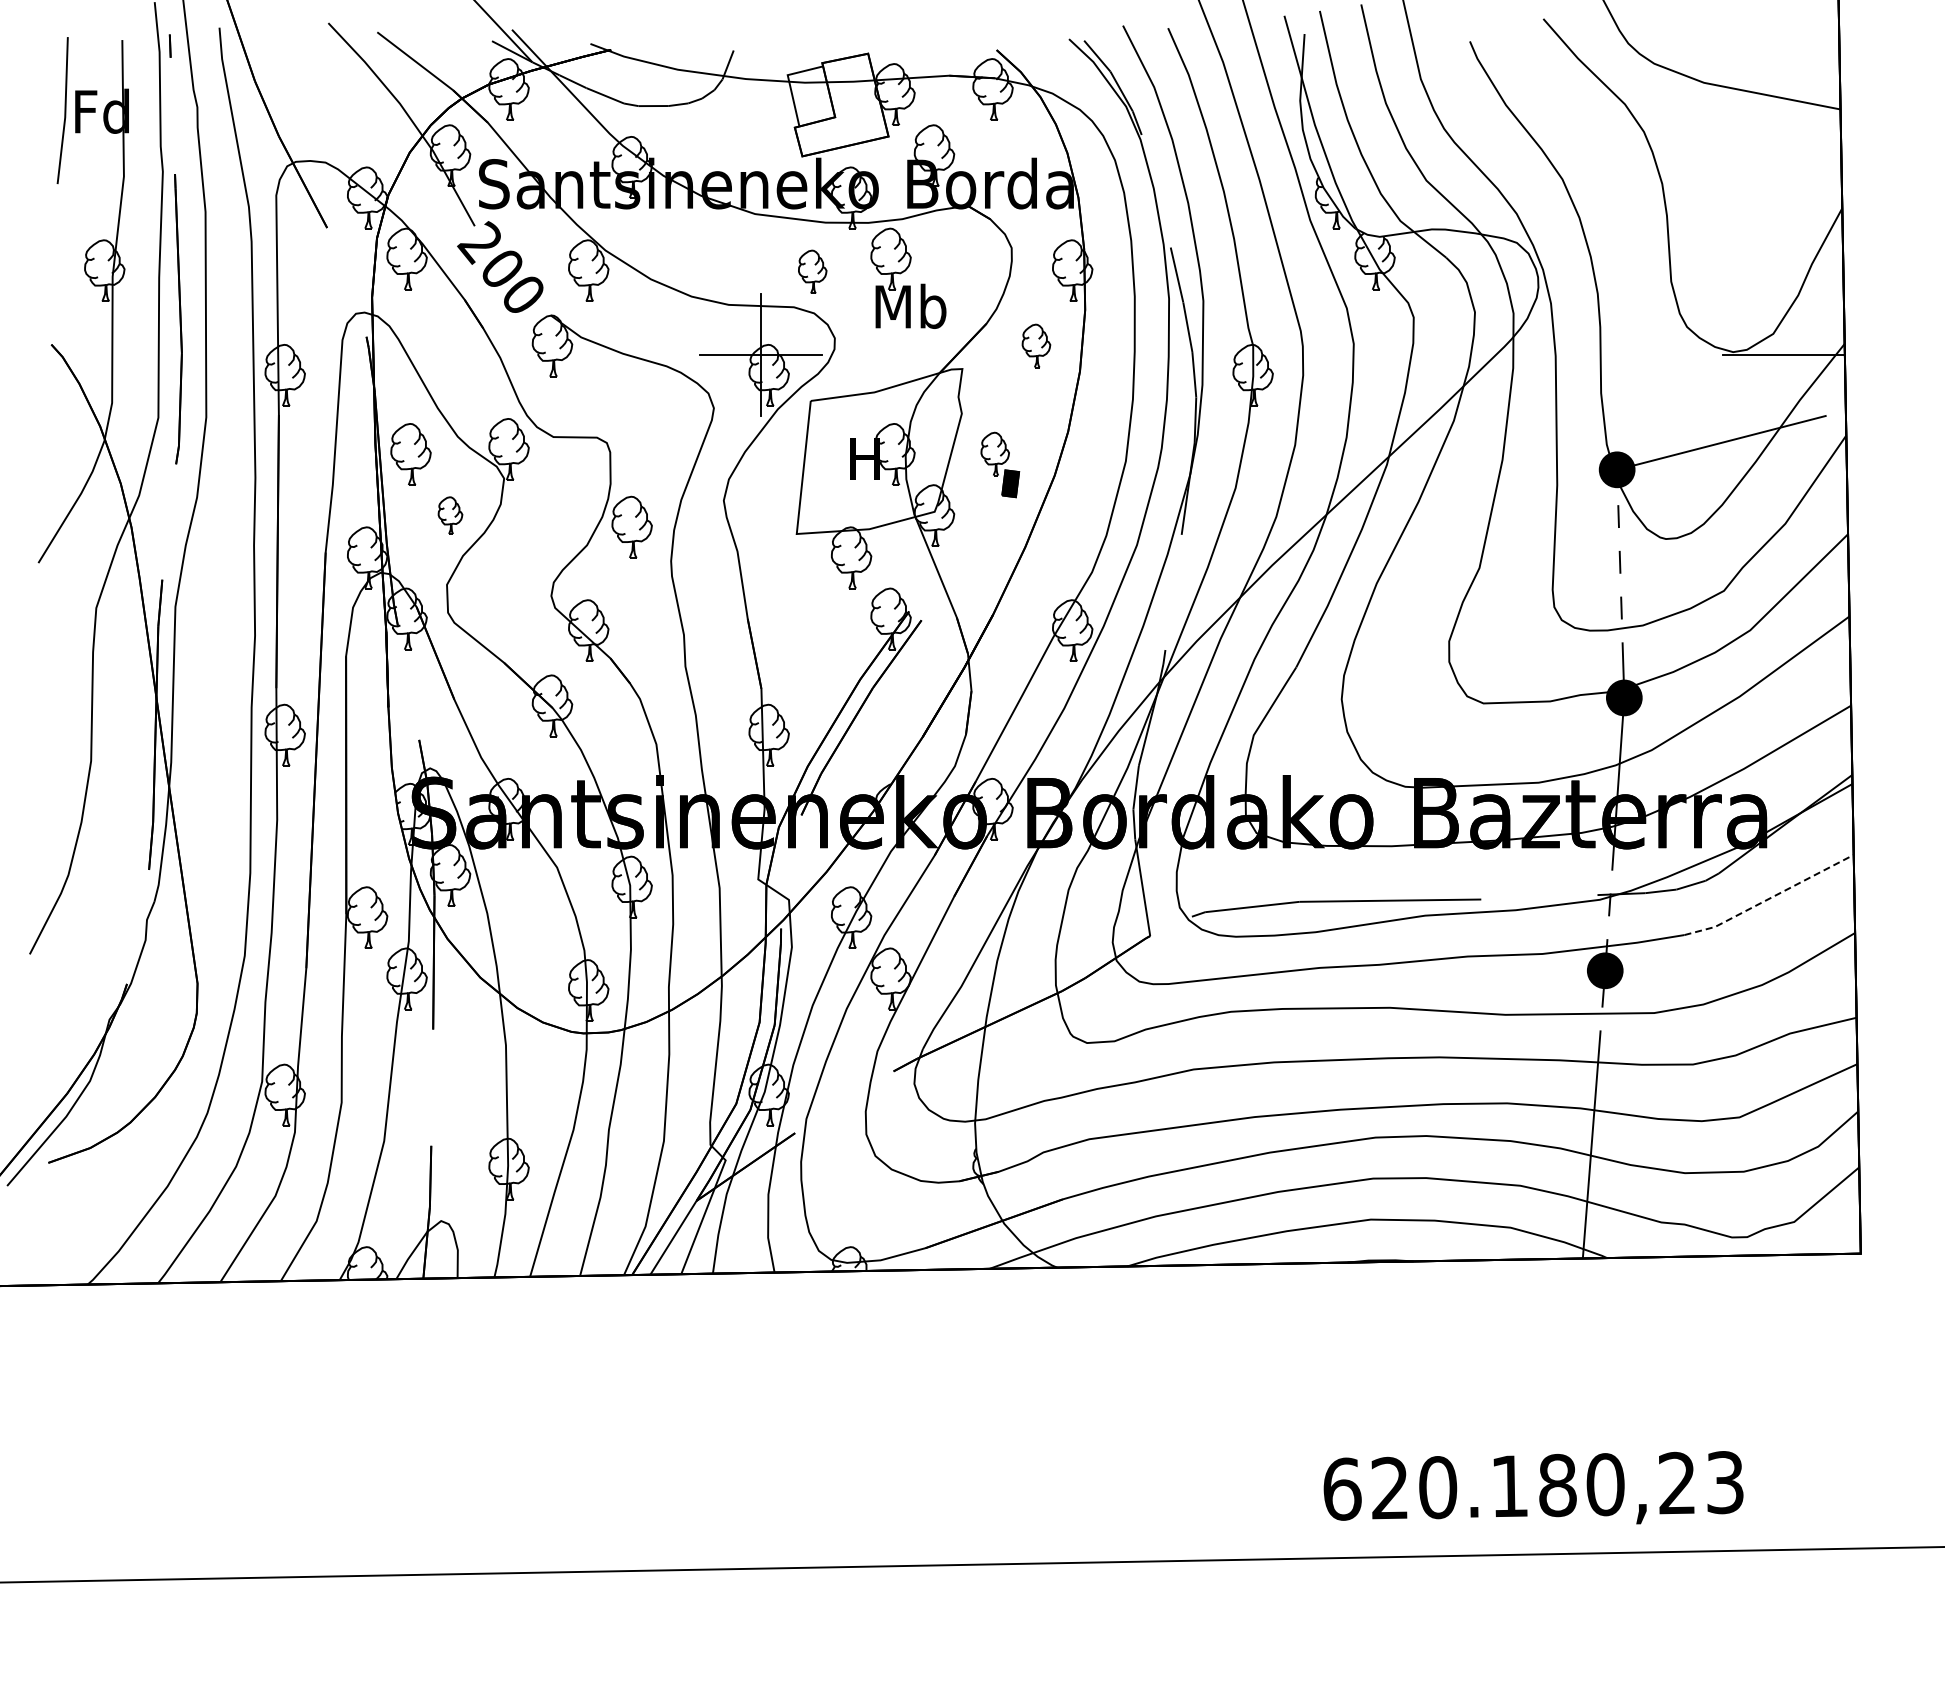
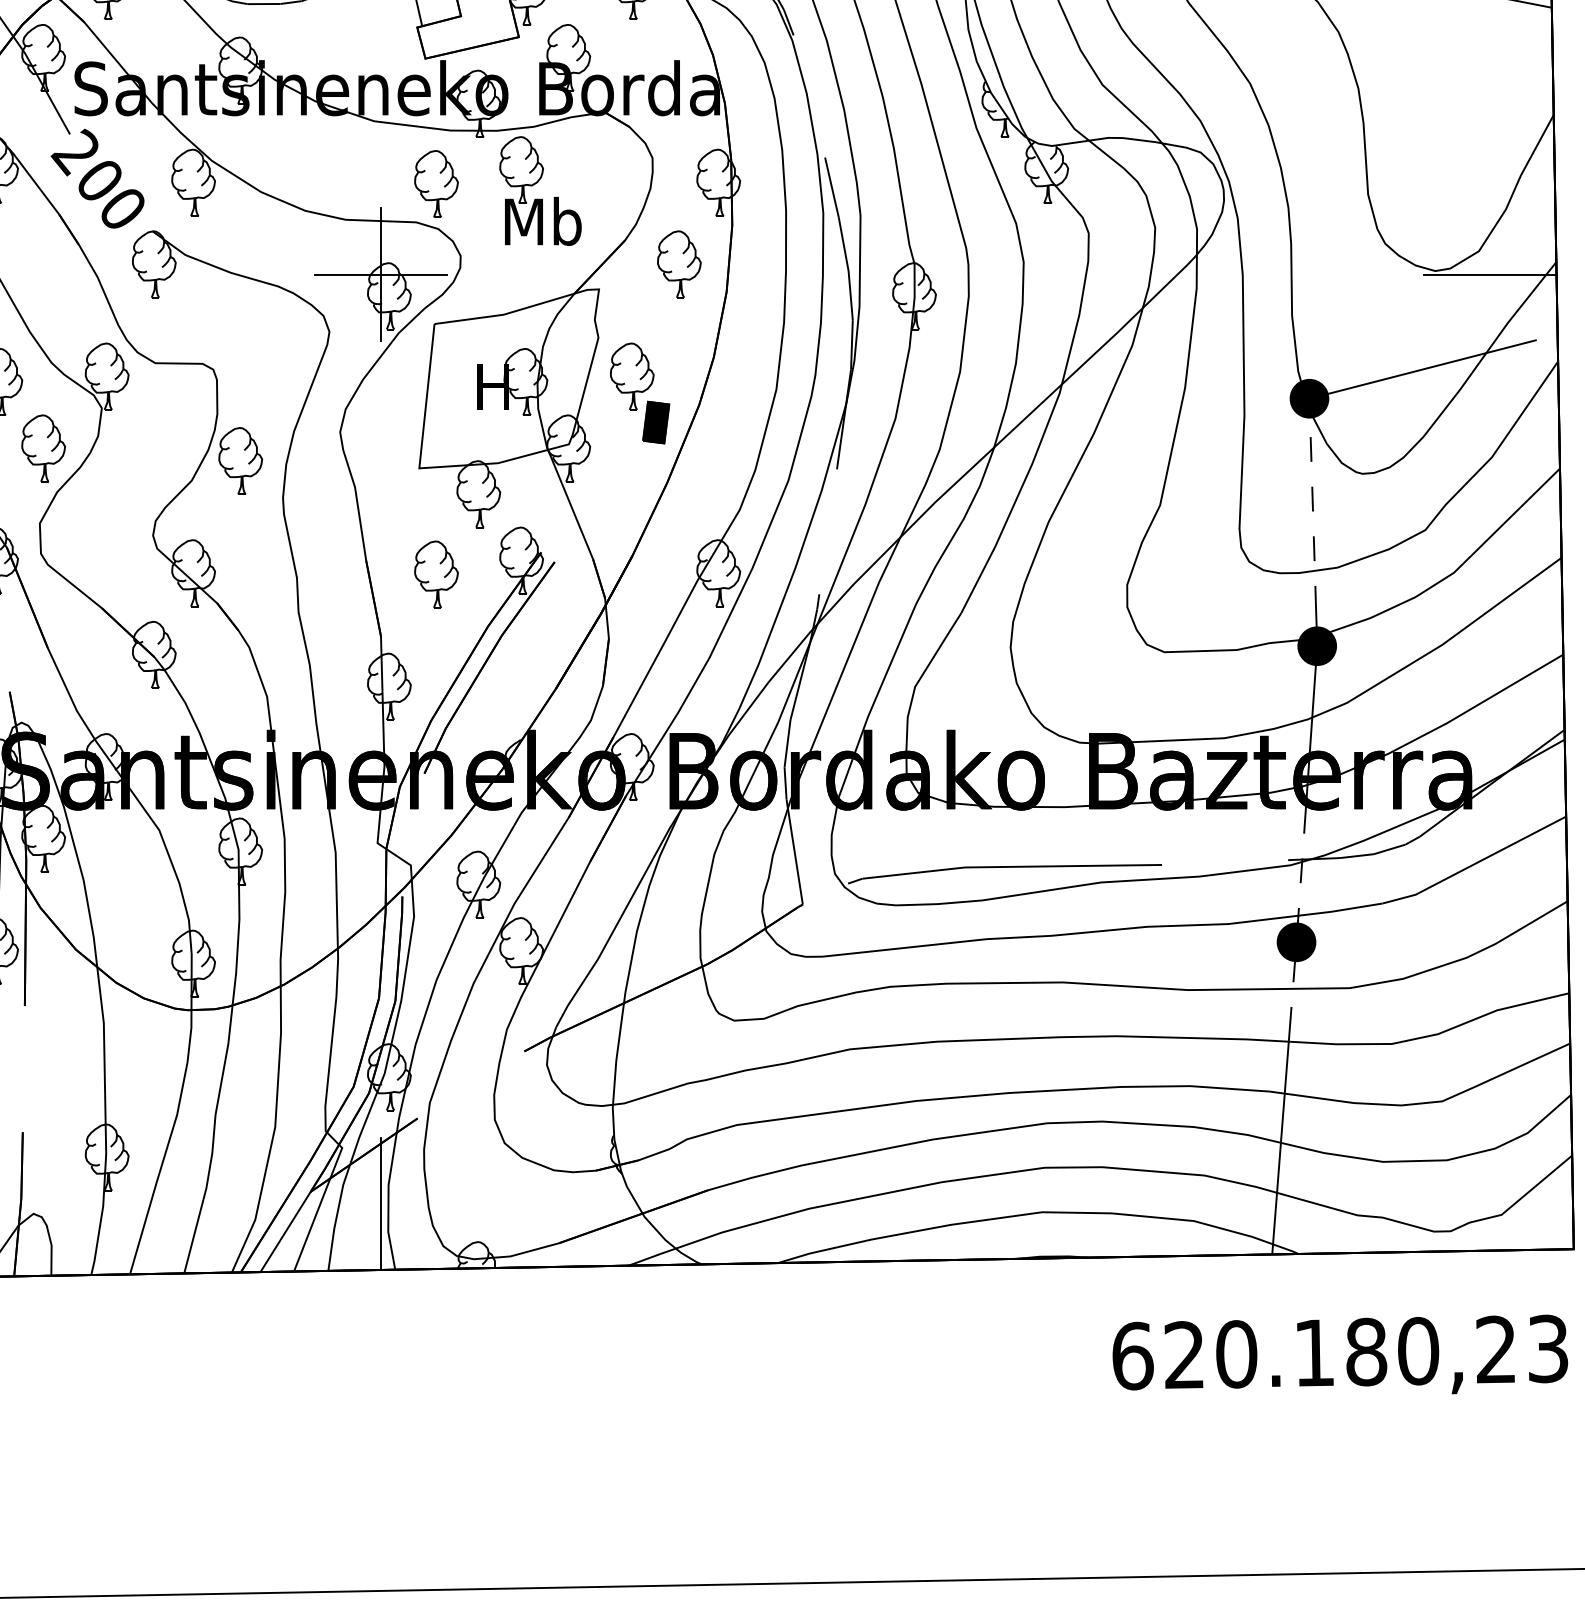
part: (812, 271) -> (436, 183), size x1.43
part: (1036, 345) -> (679, 263), size x1.43
part: (1000, 464) -> (640, 392), size x1.43
part: (450, 515) -> (43, 448), size x1.67
part: (812, 631) -> (436, 574), added
line: (1769, 898) -> (1474, 863), dashed -> solid
line: (761, 1211) -> (381, 1203), added
text: (1533, 1487) -> (1340, 1354), moved

